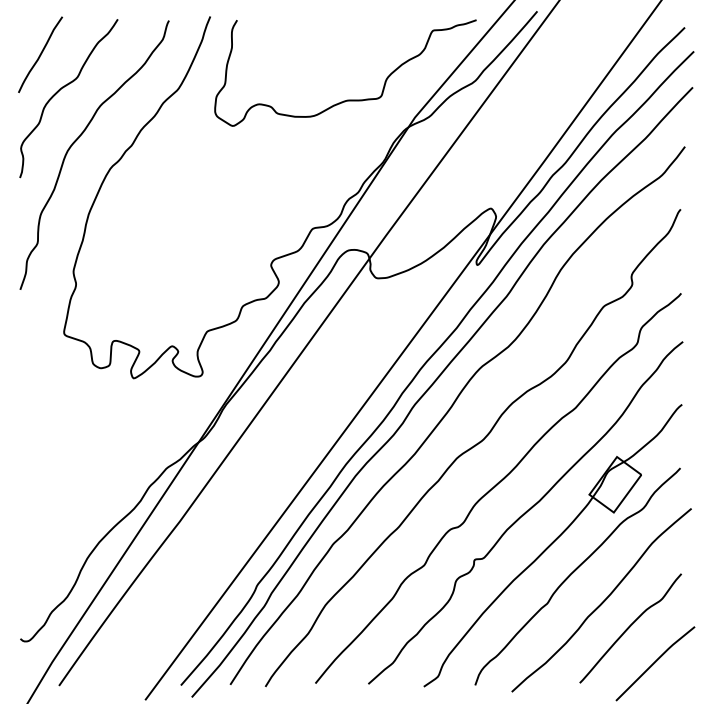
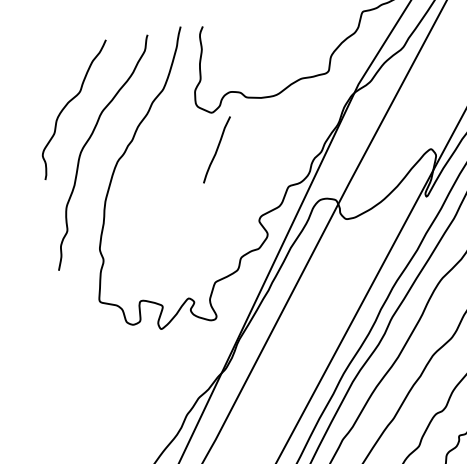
curve: (40, 54) -> (216, 149), moved

